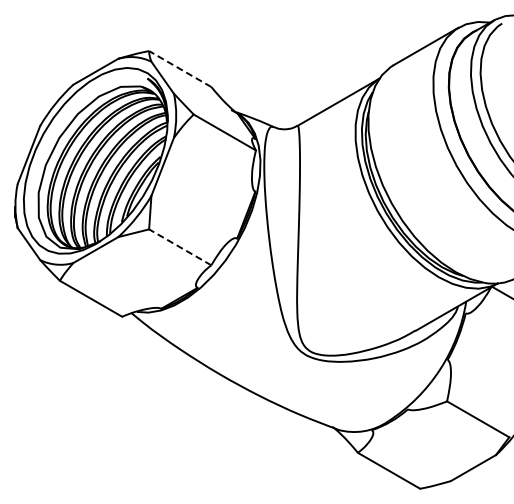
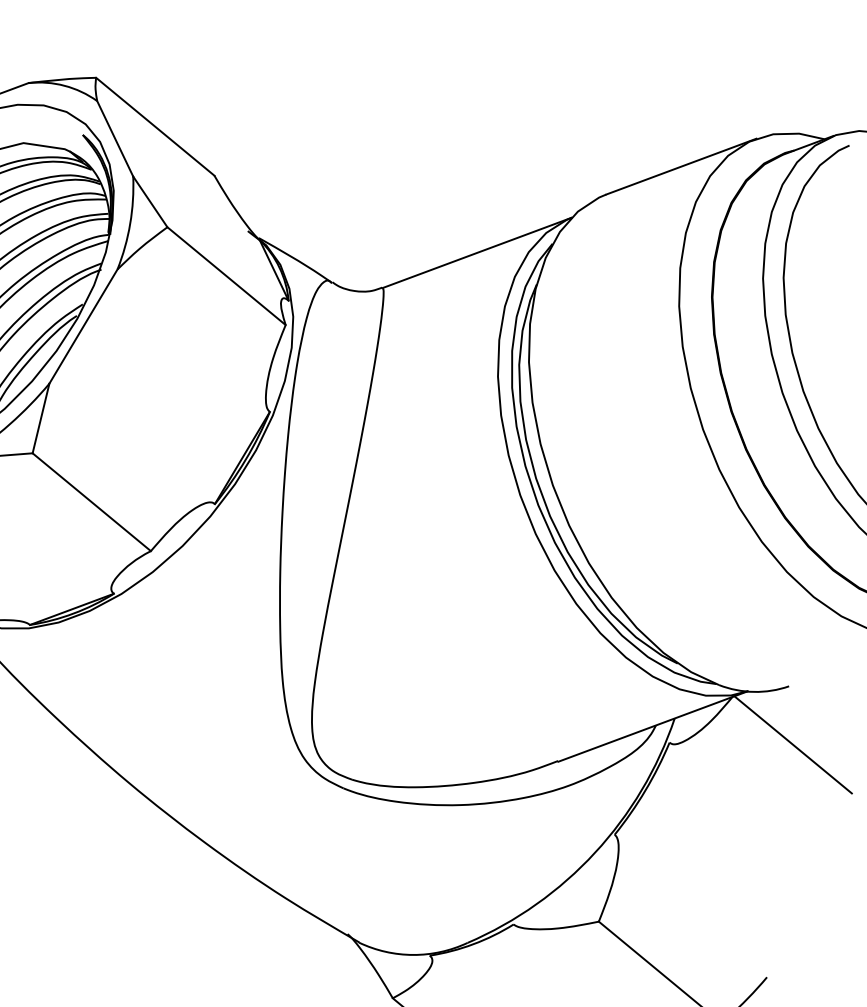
line: (180, 69) -> (155, 127), dashed -> solid
line: (180, 247) -> (92, 502), dashed -> solid

